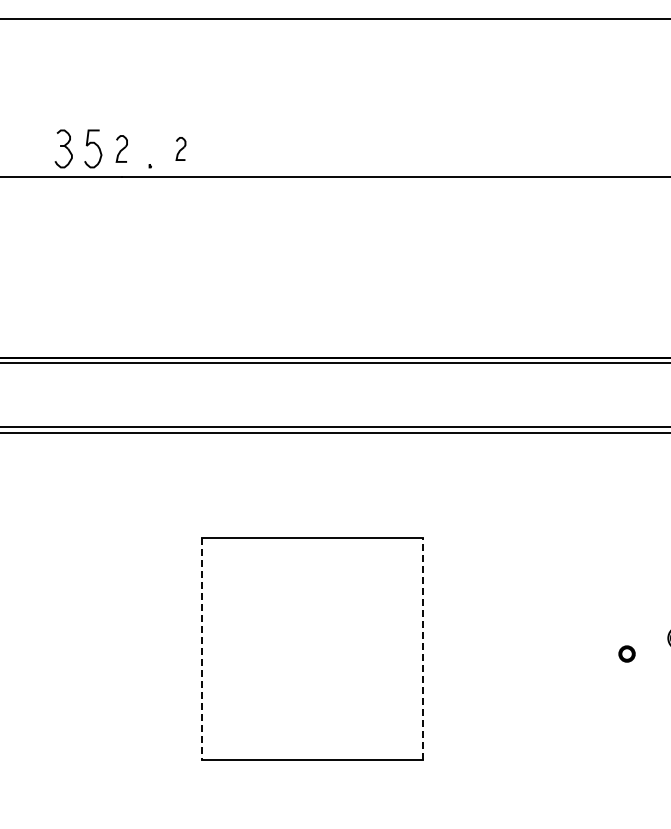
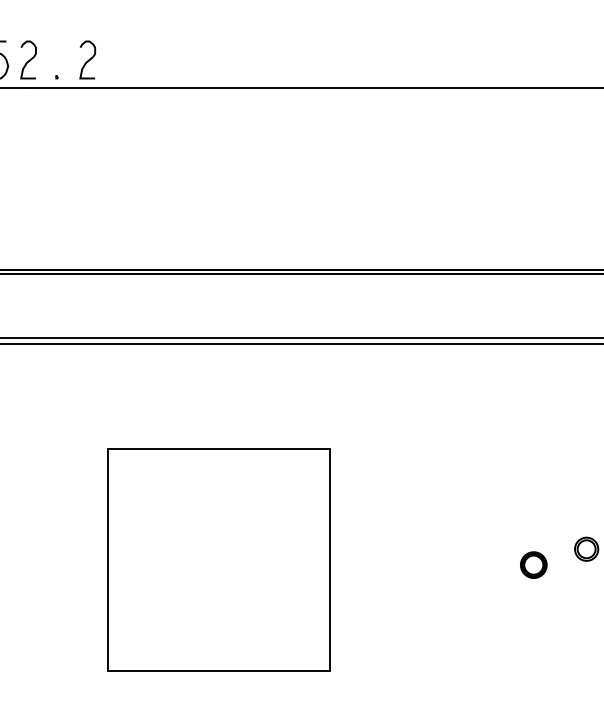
part: (121, 148) -> (28, 59), size x1.43
part: (180, 148) -> (87, 59), size x1.67
line: (201, 649) -> (108, 560), dashed -> solid
line: (423, 649) -> (330, 560), dashed -> solid
part: (626, 653) -> (533, 564), size x1.67

